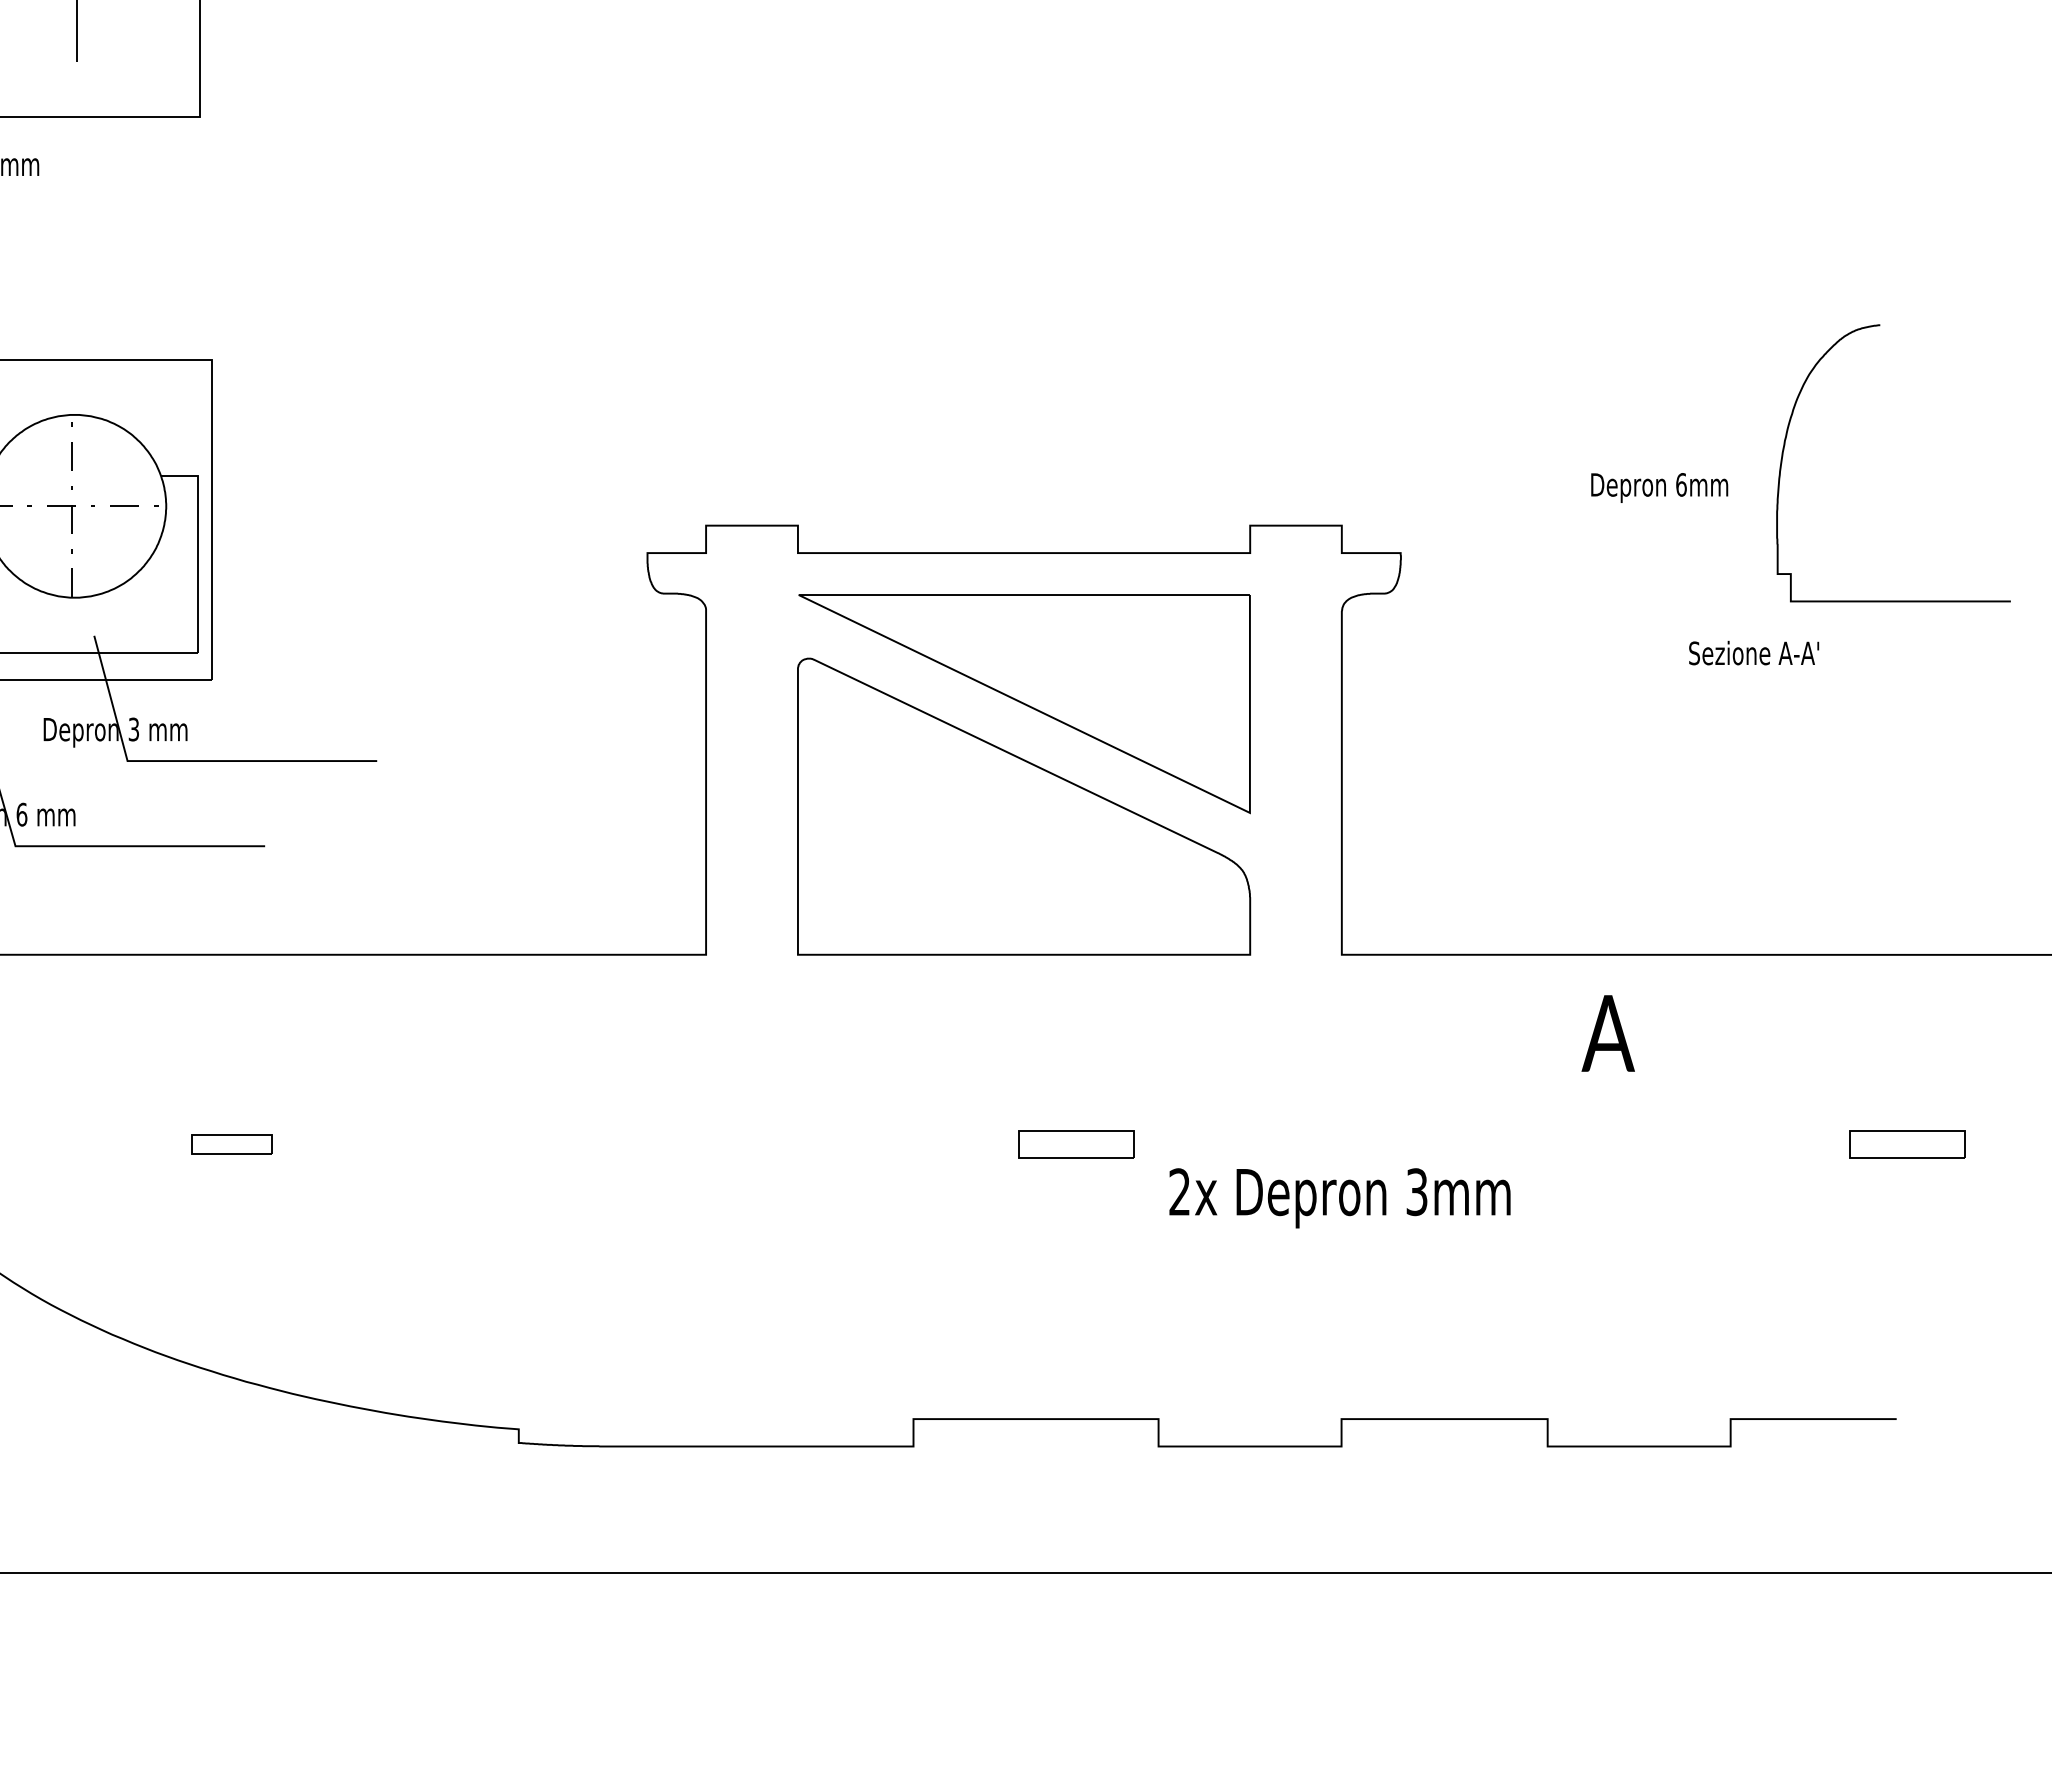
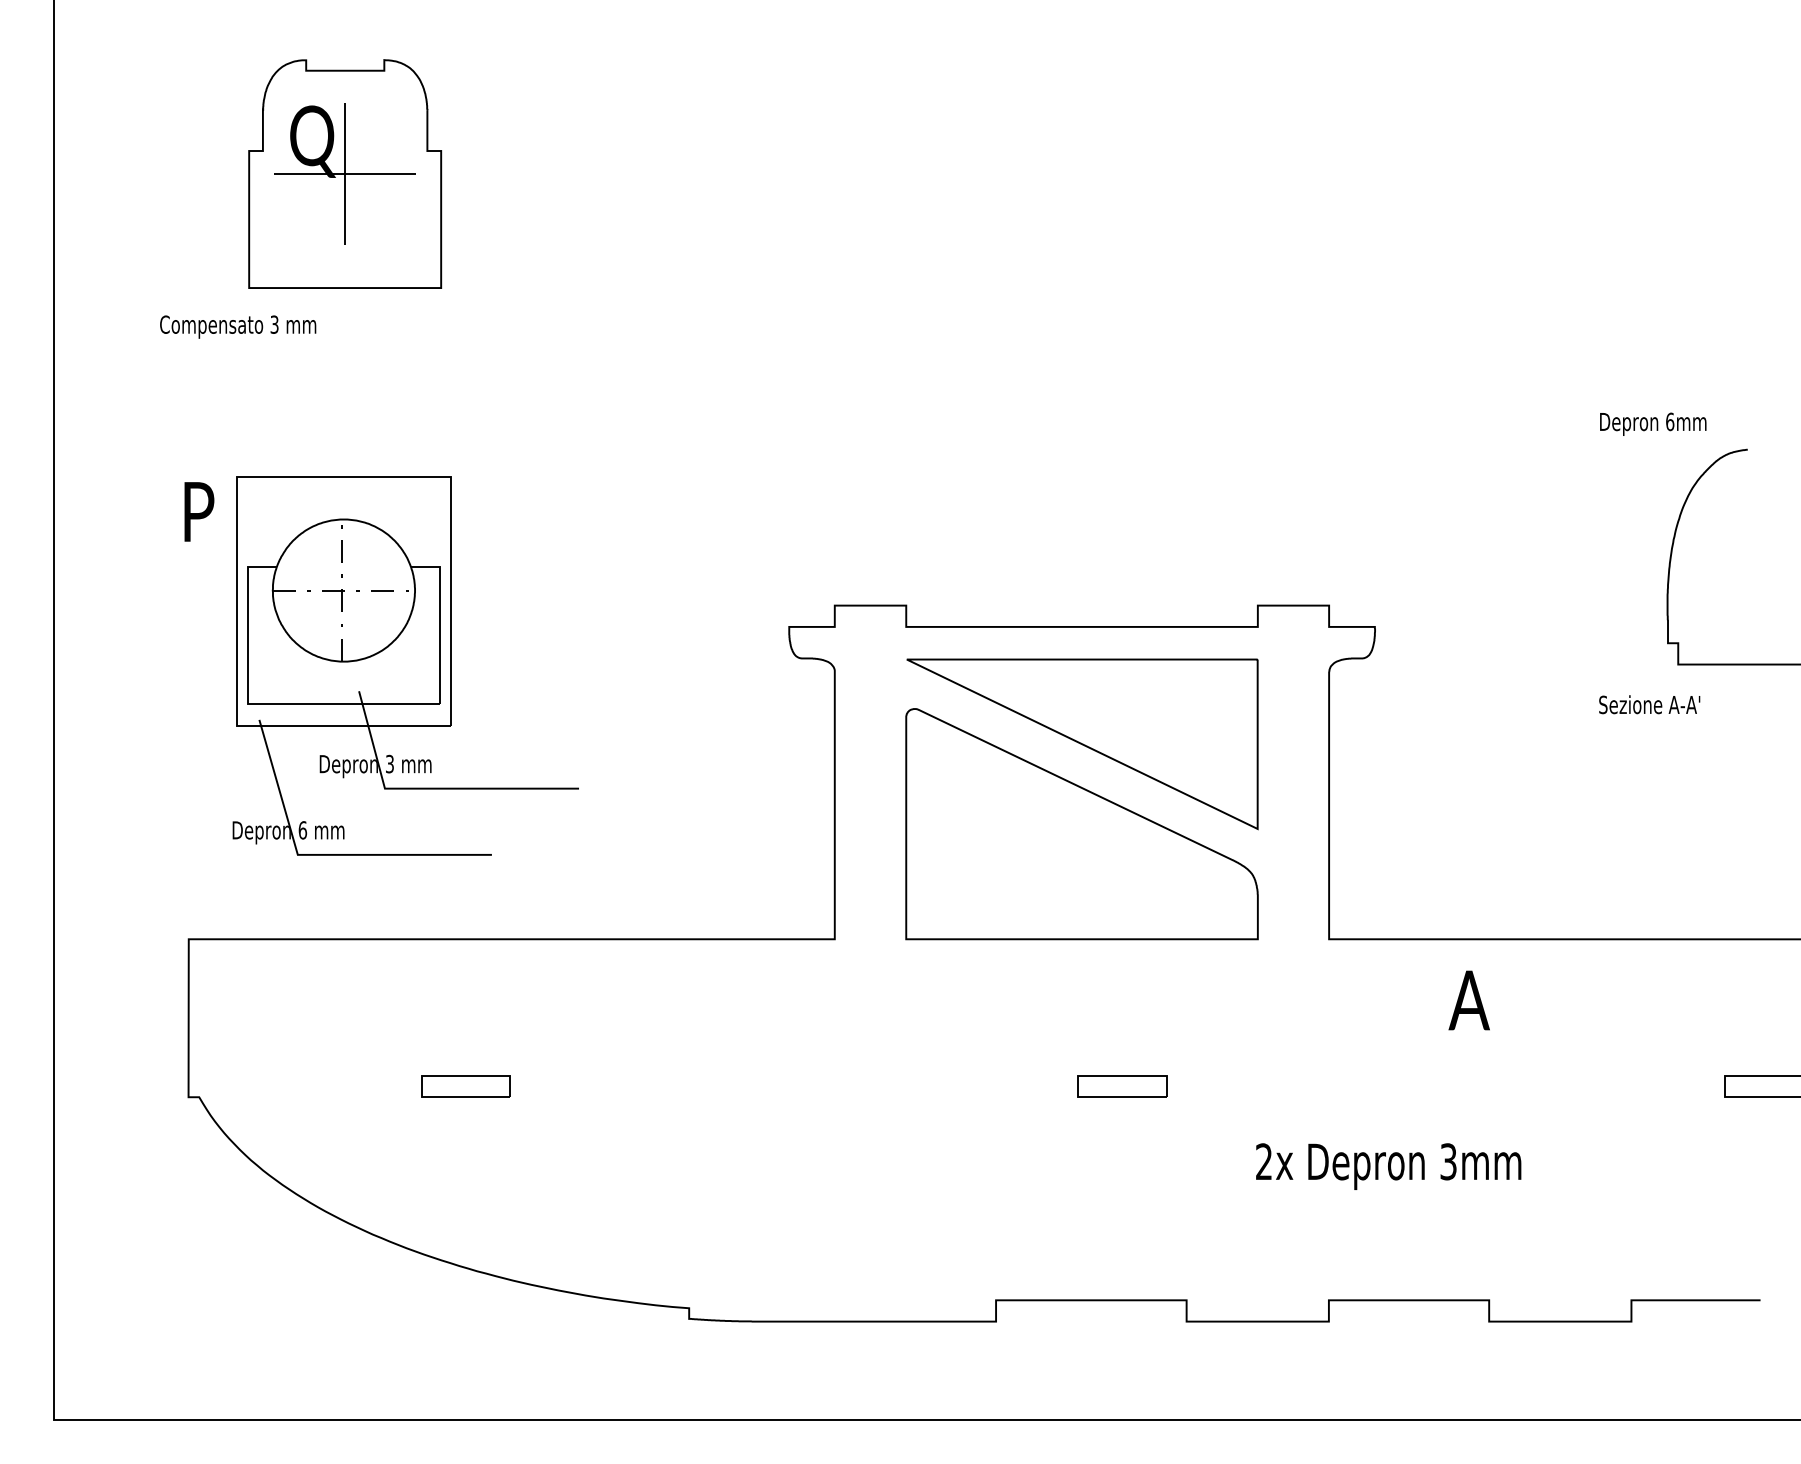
text: (1659, 486) -> (1653, 423), moved
text: (1607, 1033) -> (1468, 1000), moved
part: (231, 1144) -> (465, 1086), size x1.43
text: (1339, 1198) -> (1388, 1166), moved

